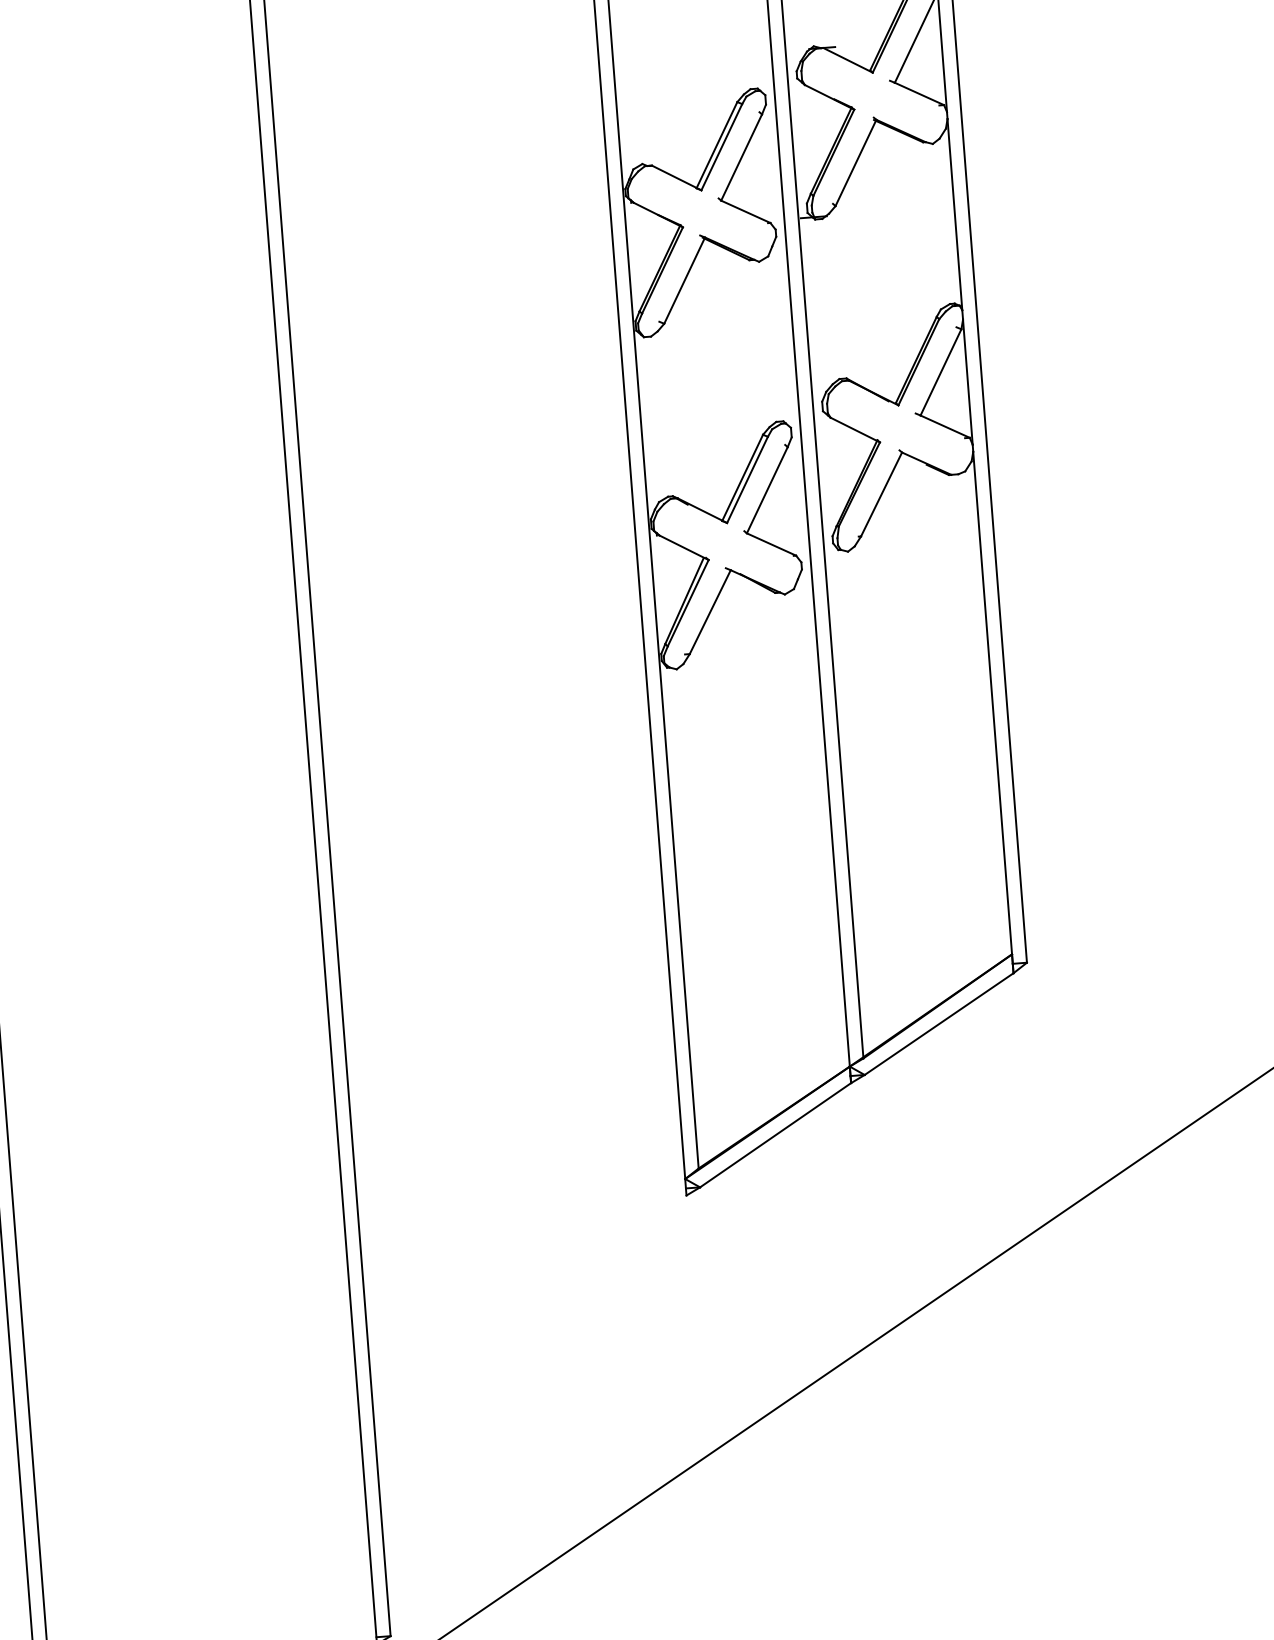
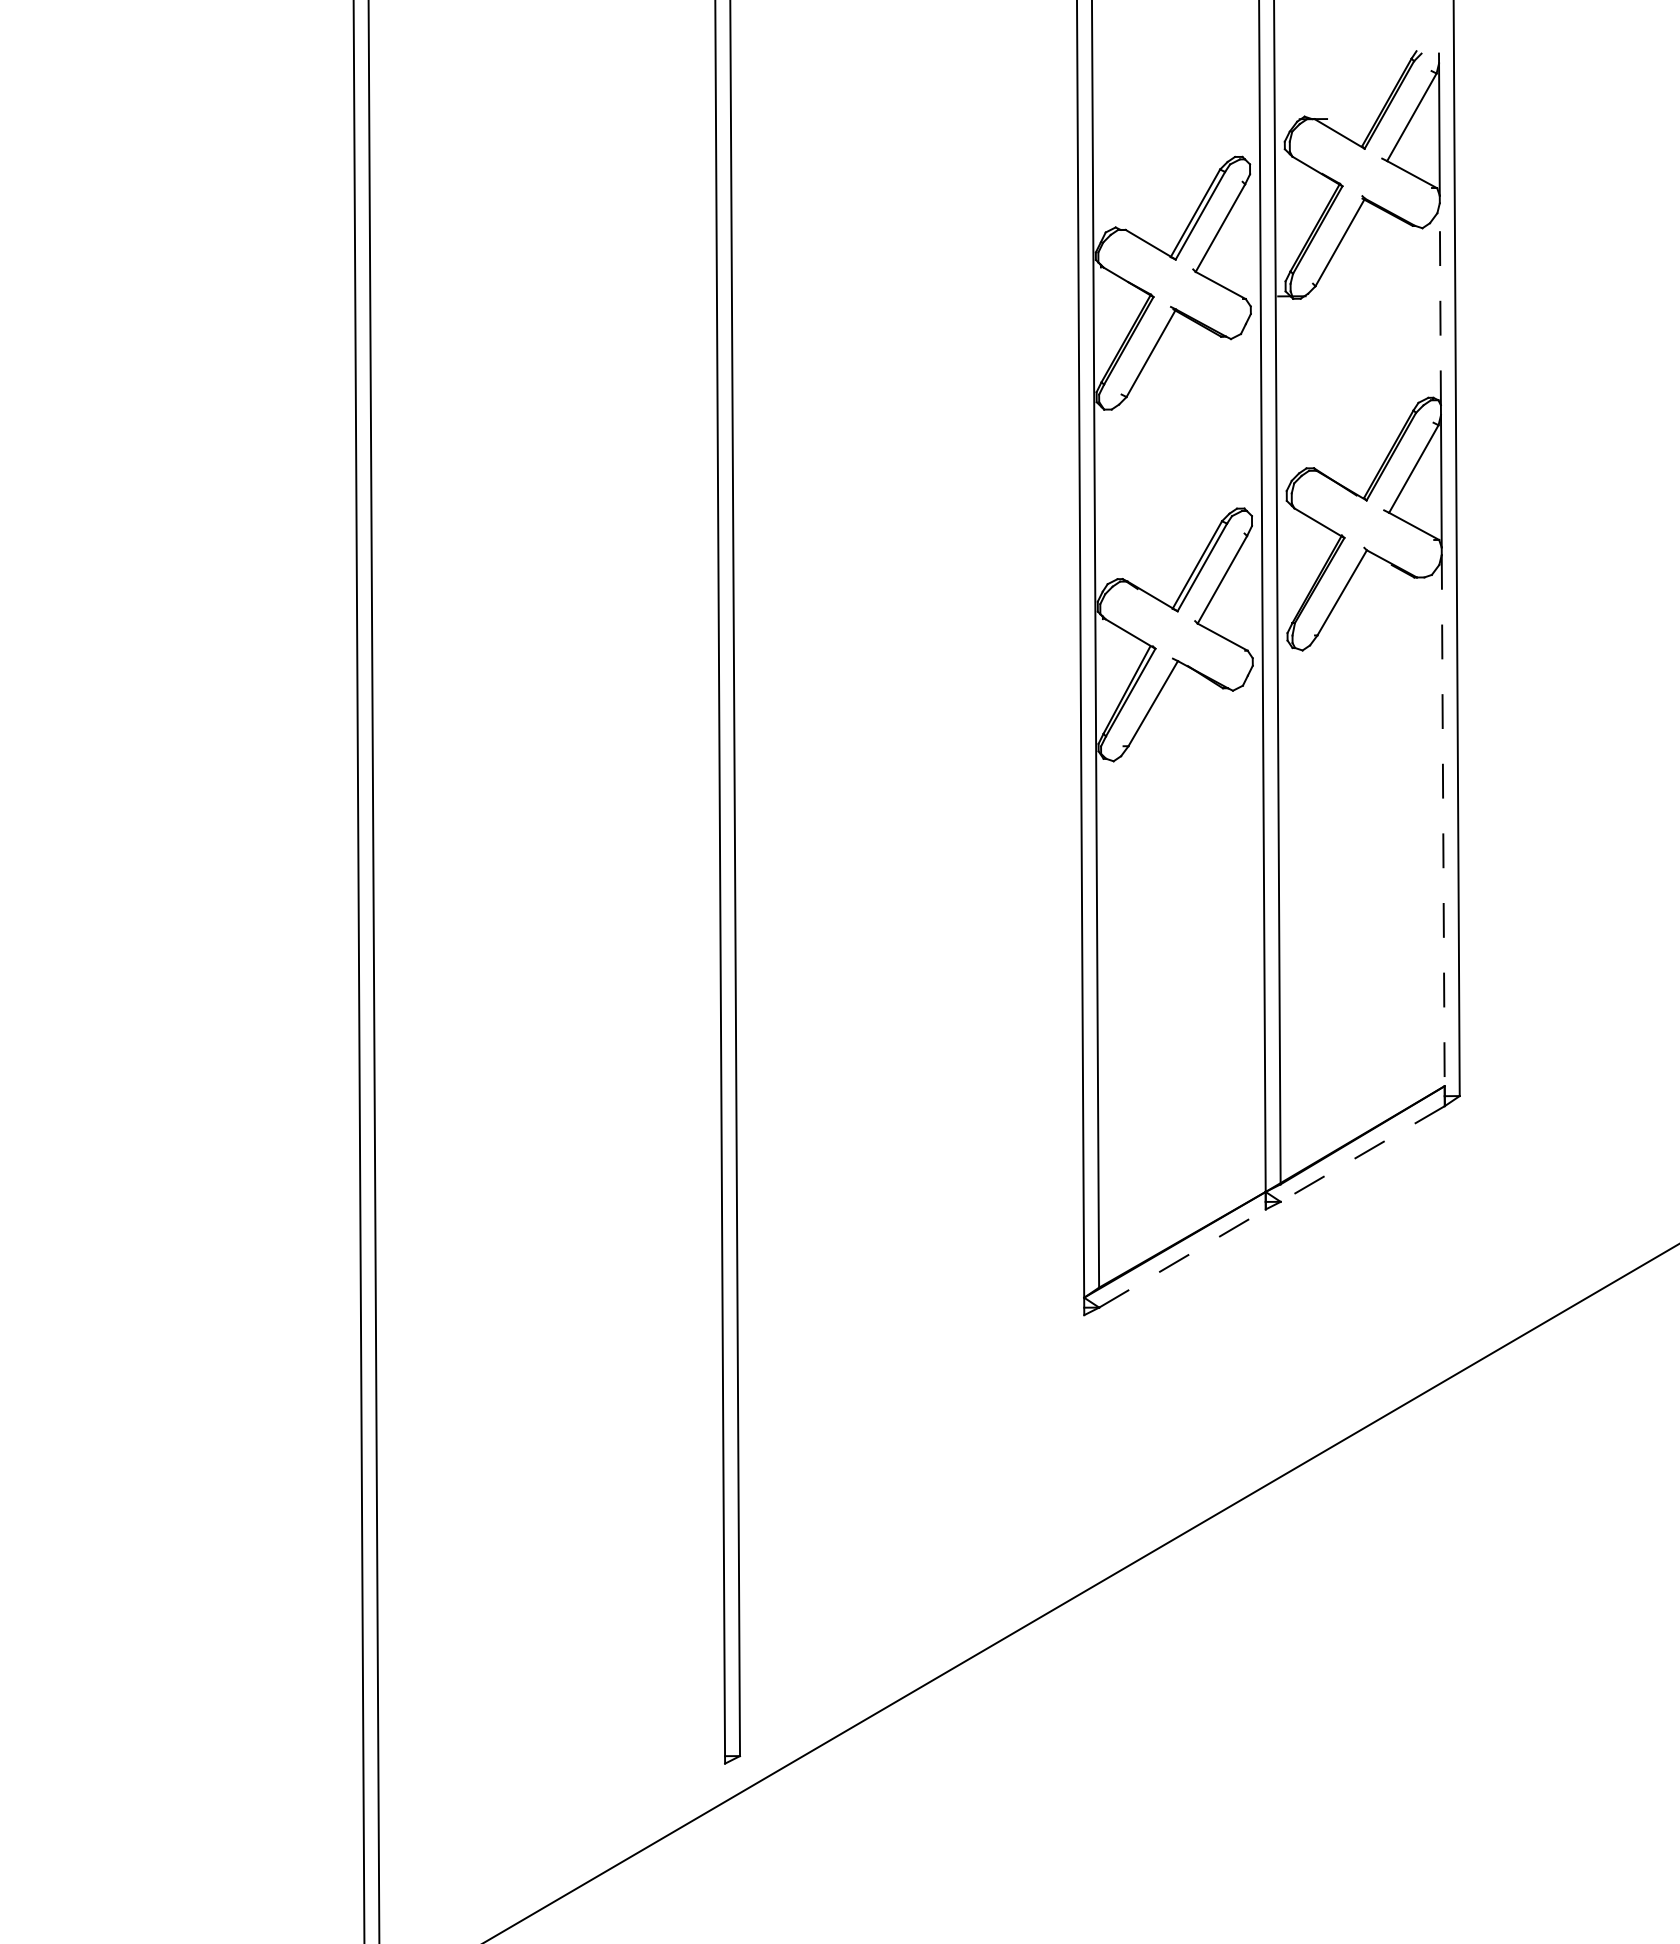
line: (954, 213) -> (1440, 303), solid -> dashed
line: (992, 703) -> (1443, 820), solid -> dashed
line: (938, 1024) -> (1362, 1154), solid -> dashed
line: (775, 1135) -> (1182, 1258), solid -> dashed

